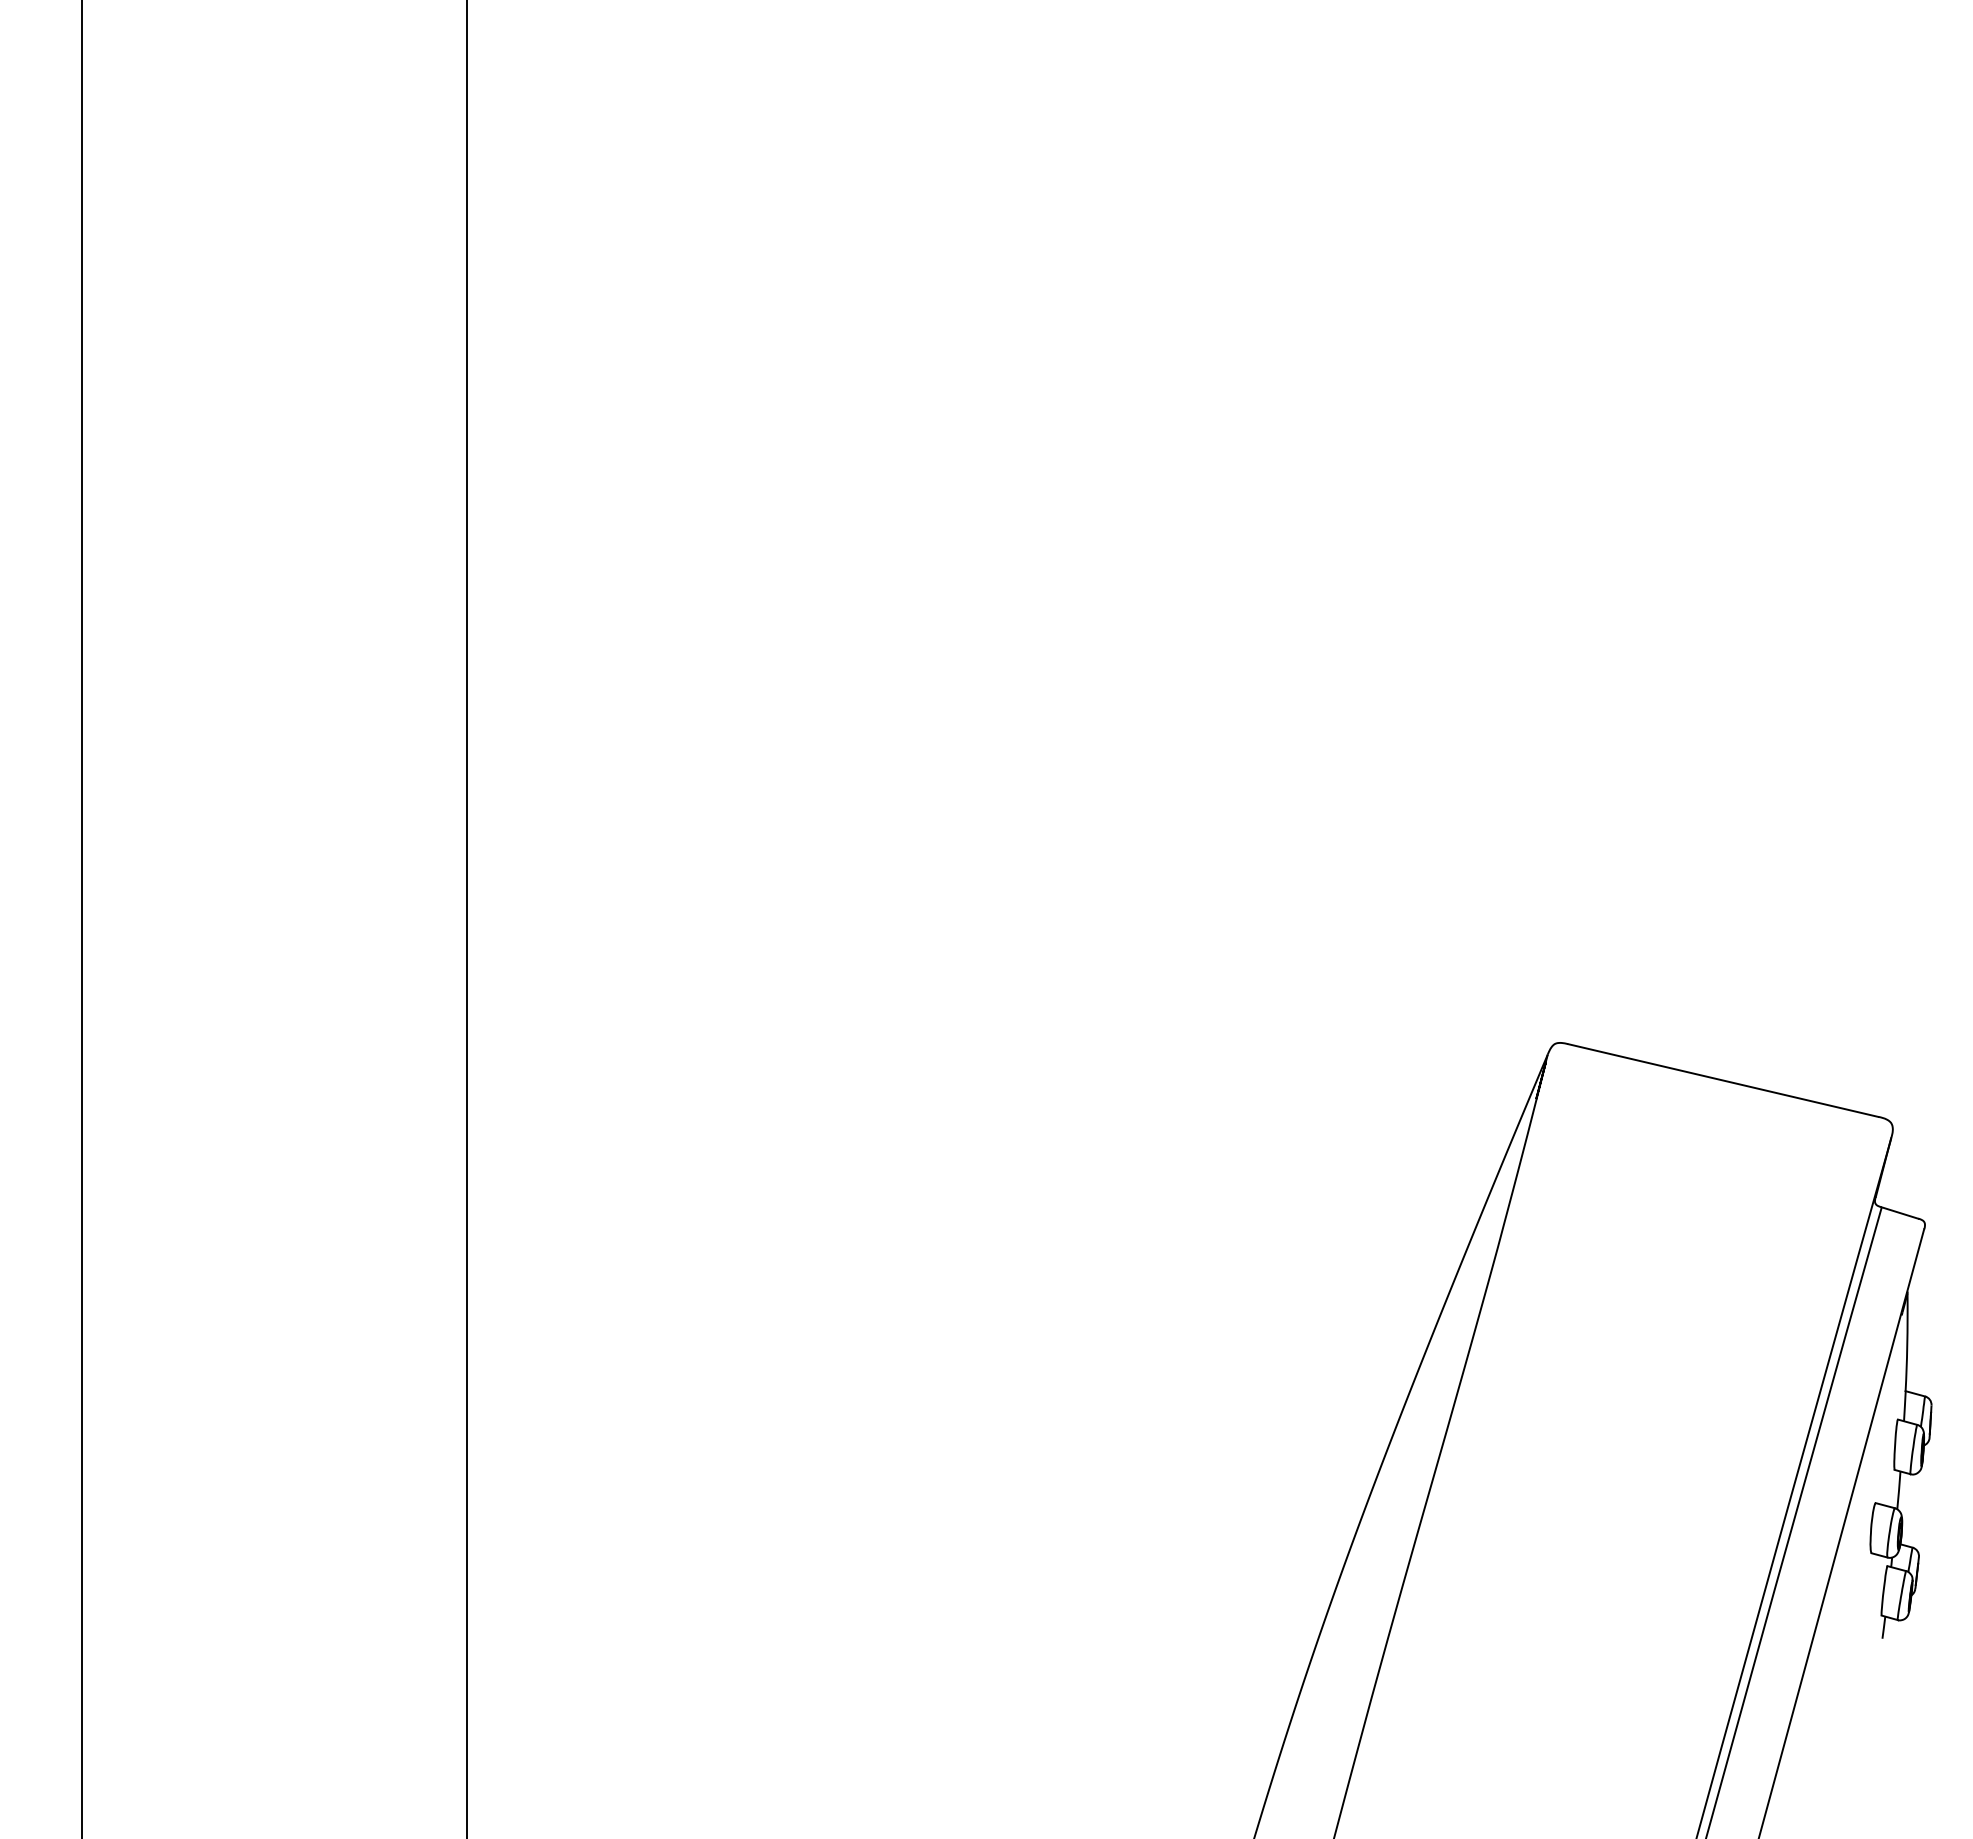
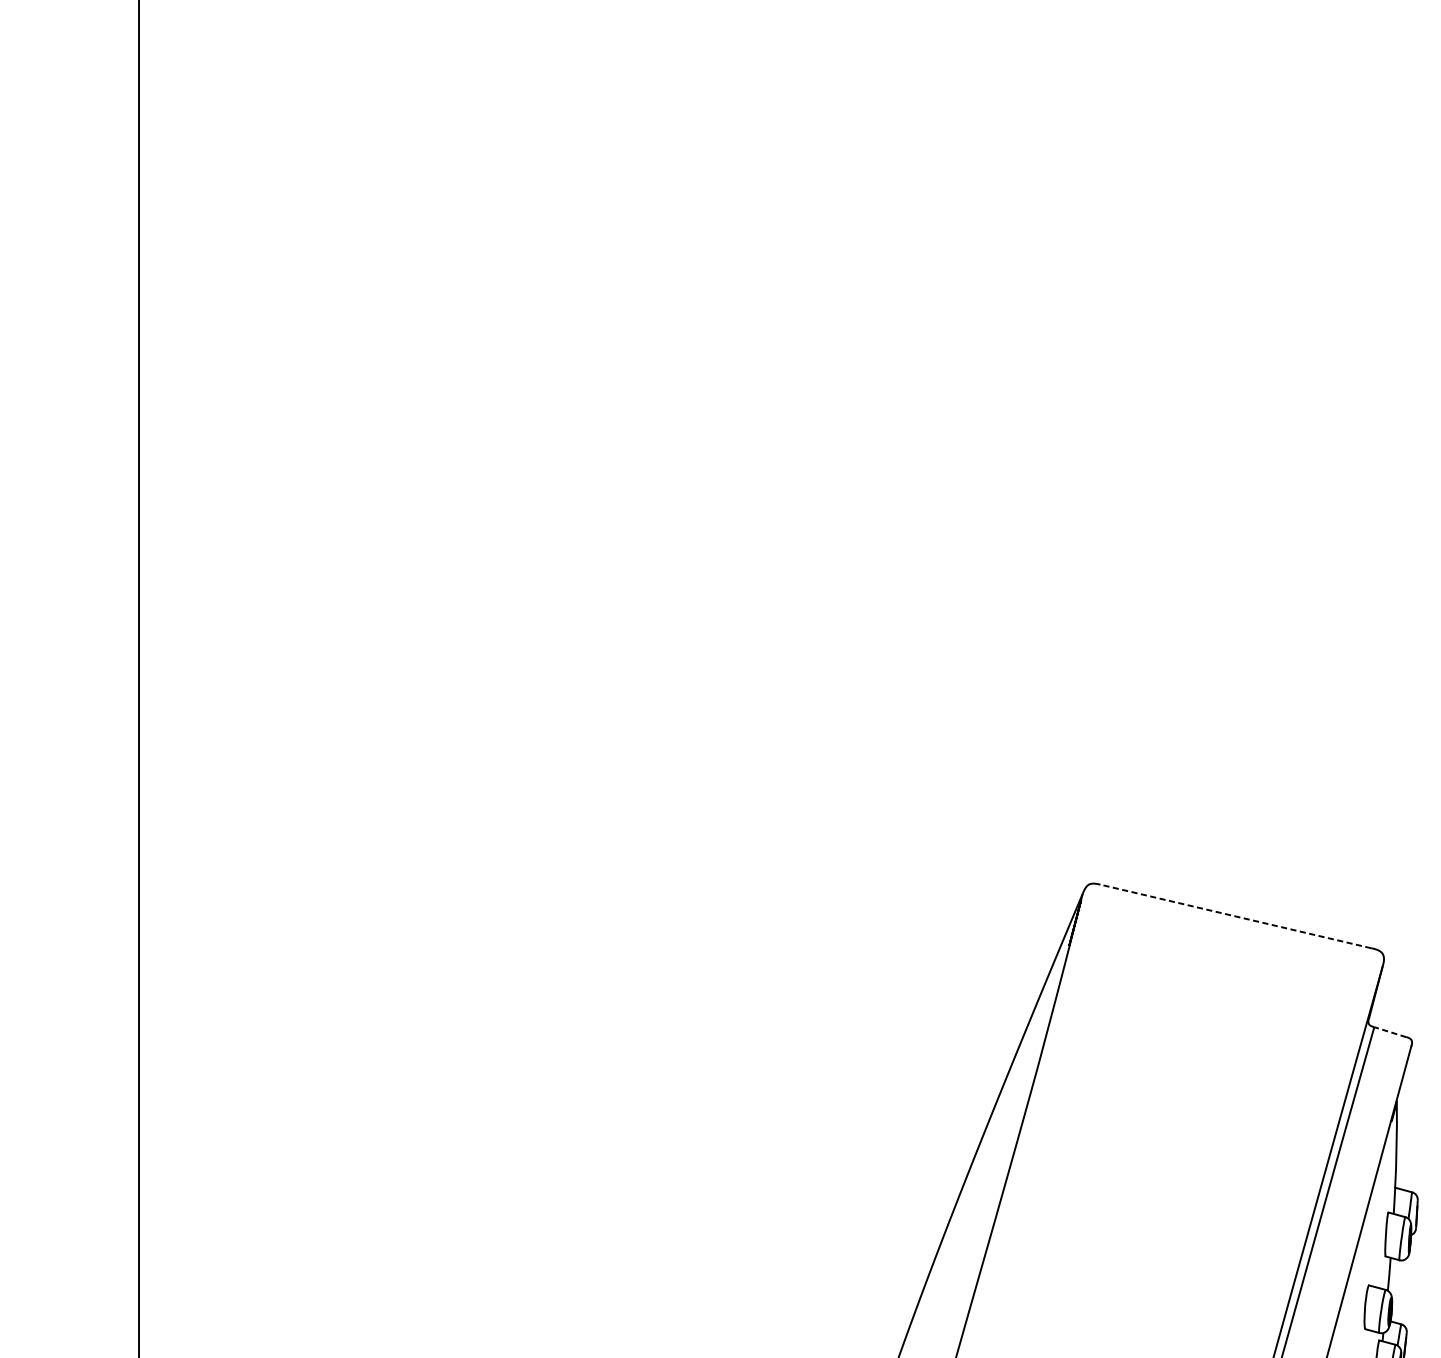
line: (1722, 1080) -> (1235, 916), solid -> dashed
line: (1899, 1212) -> (1389, 1031), solid -> dashed

